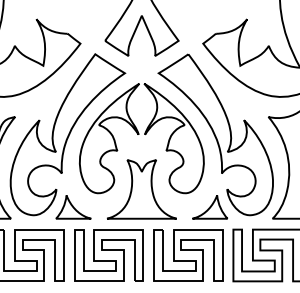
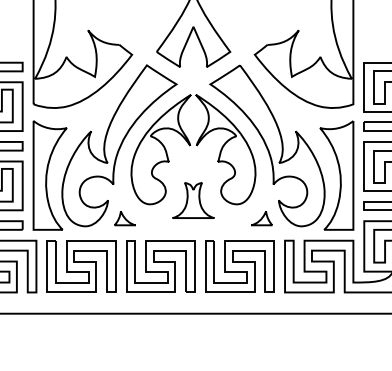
part: (141, 189) -> (193, 200), size x0.6
part: (72, 207) -> (124, 218), size x0.6
part: (209, 207) -> (261, 218), size x0.6

